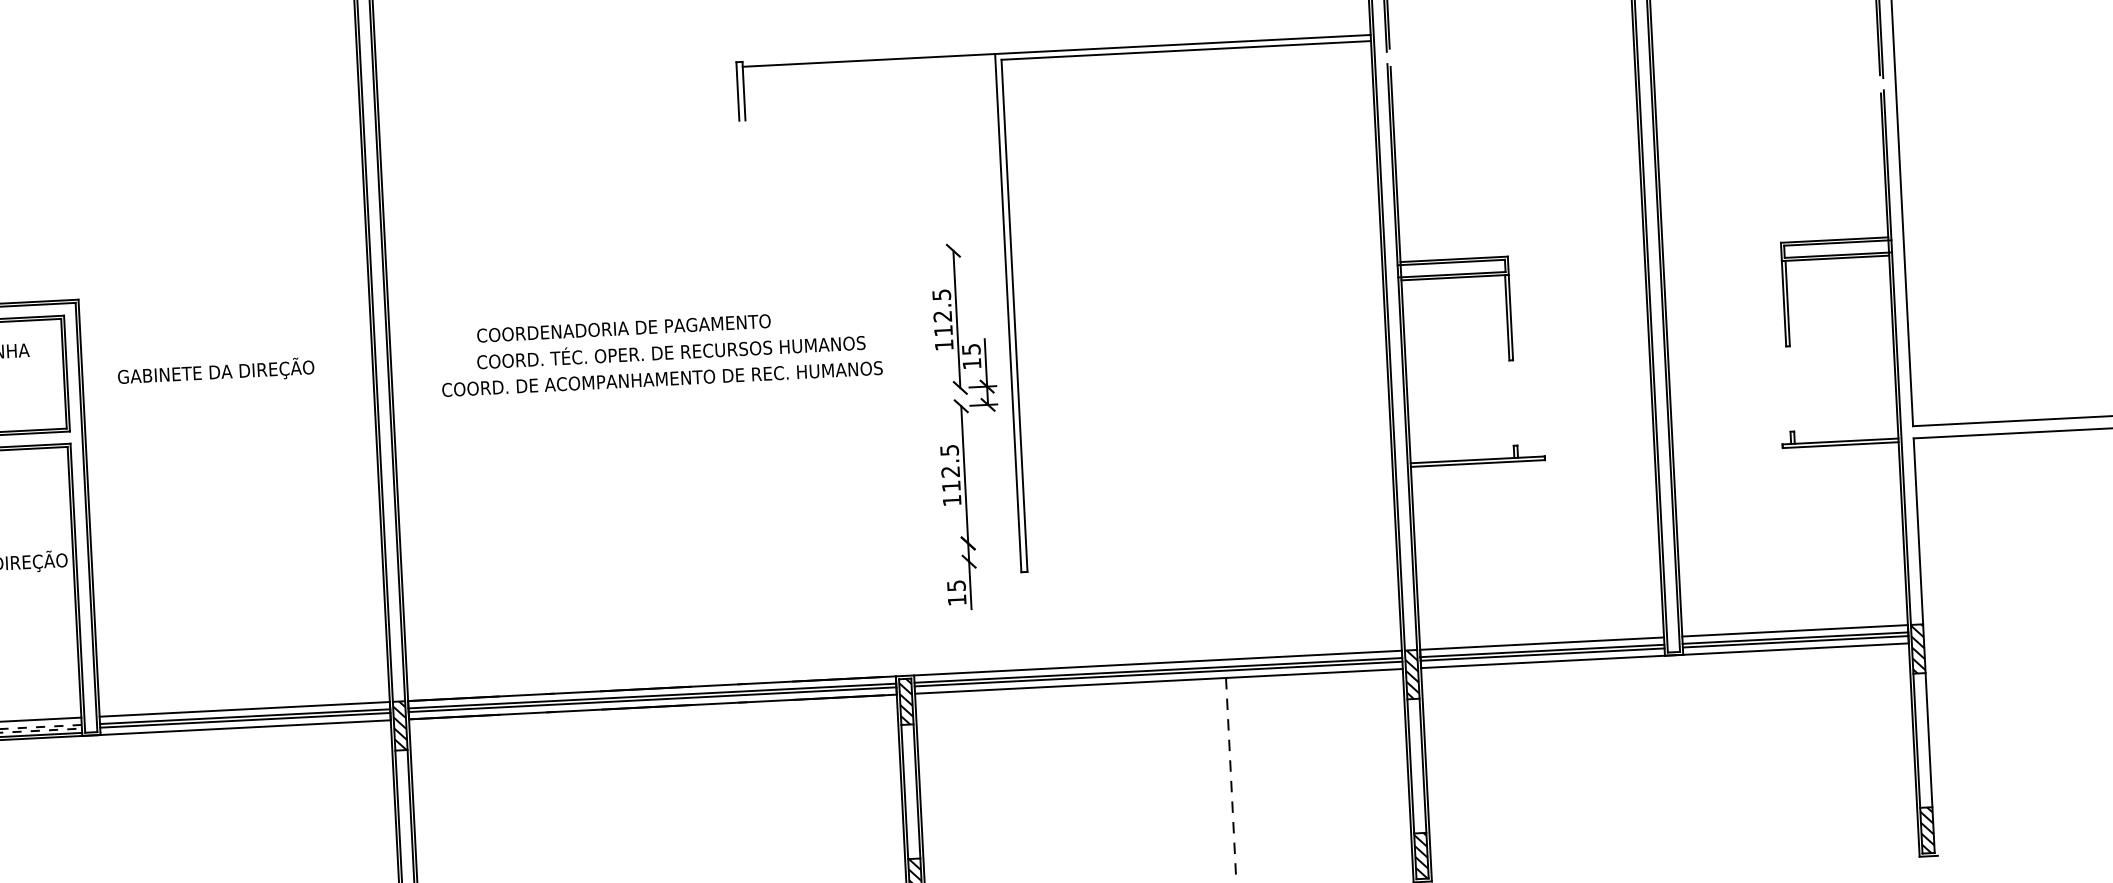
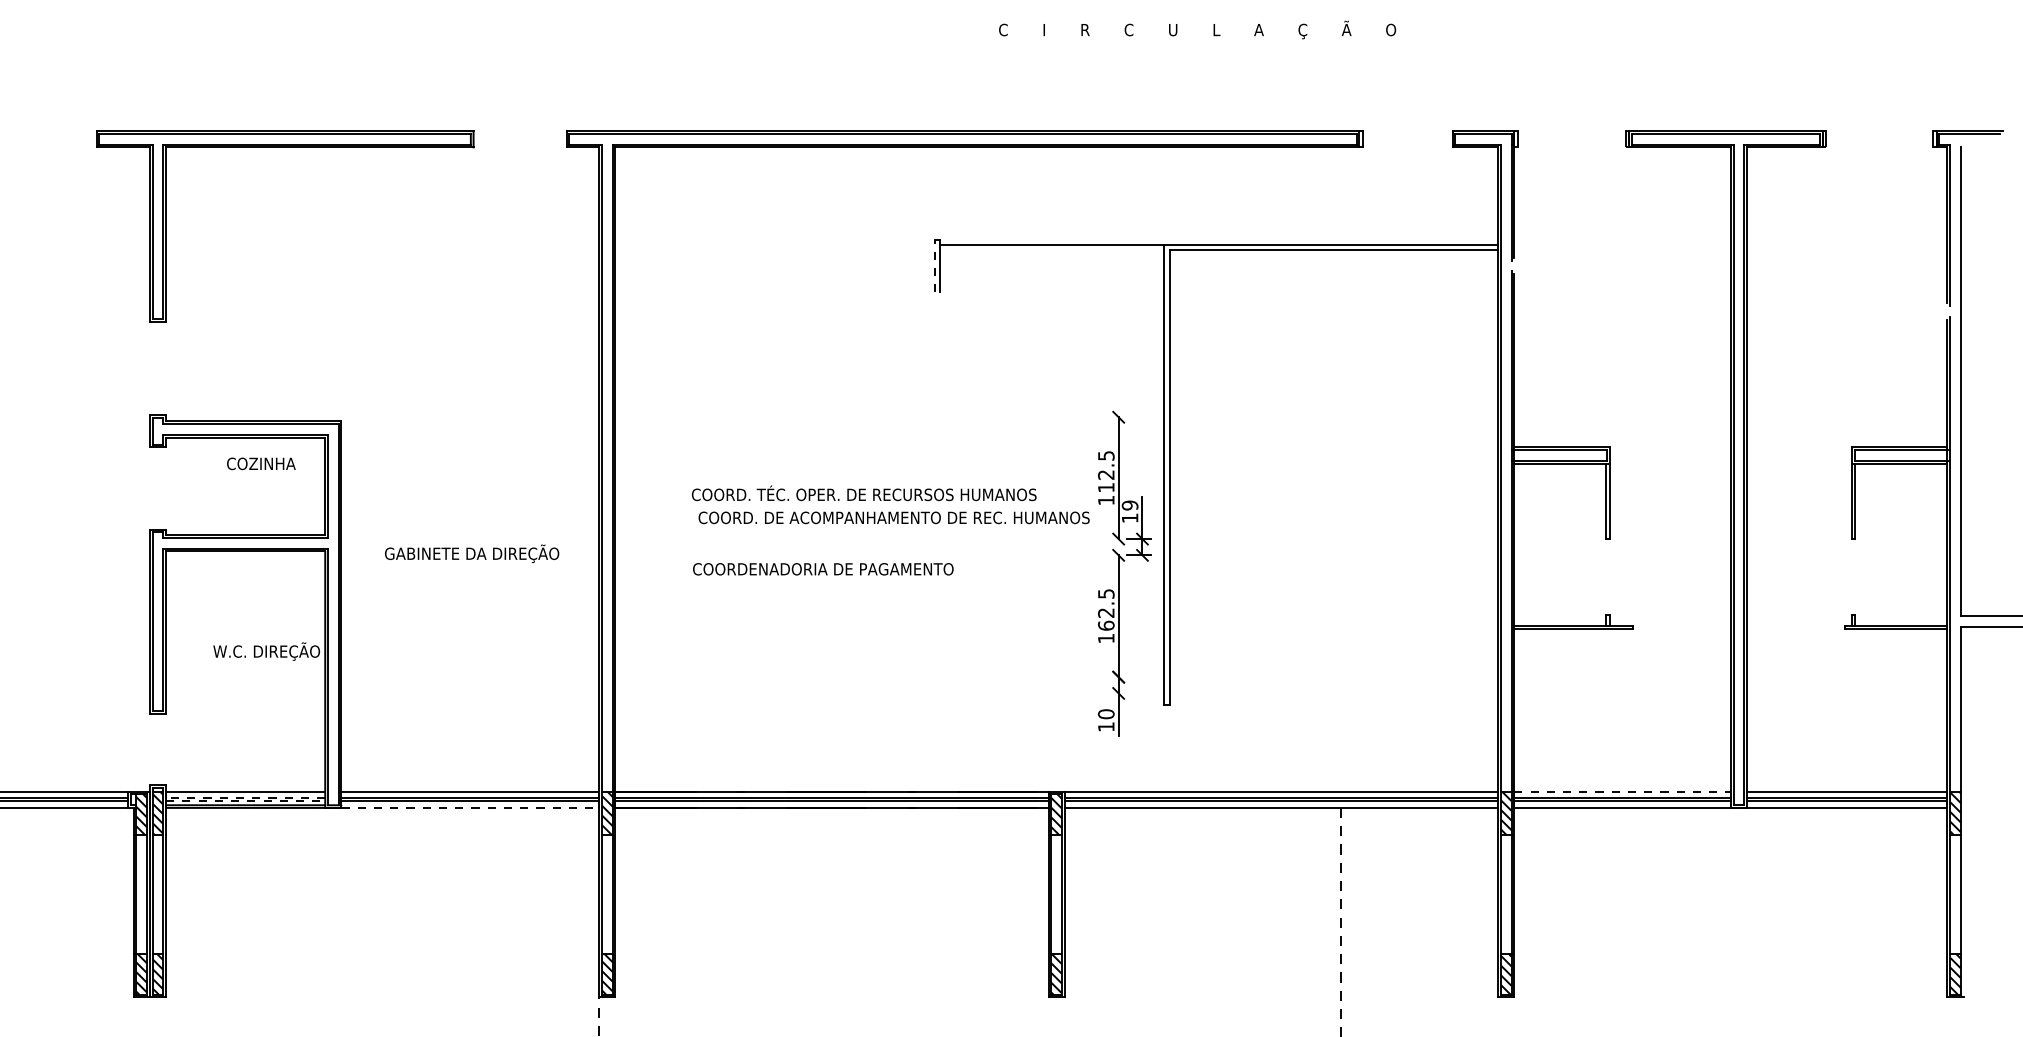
line: (737, 91) -> (934, 266), solid -> dashed
text: (624, 328) -> (823, 569), moved
text: (970, 349) -> (1129, 505), 15 -> 19
text: (216, 371) -> (472, 553), moved
text: (661, 378) -> (893, 517), moved
text: (951, 485) -> (1106, 625), 112.5 -> 162.5
text: (956, 586) -> (1106, 714), 15 -> 10
line: (1543, 643) -> (1623, 791), solid -> dashed
line: (245, 727) -> (470, 807), solid -> dashed

